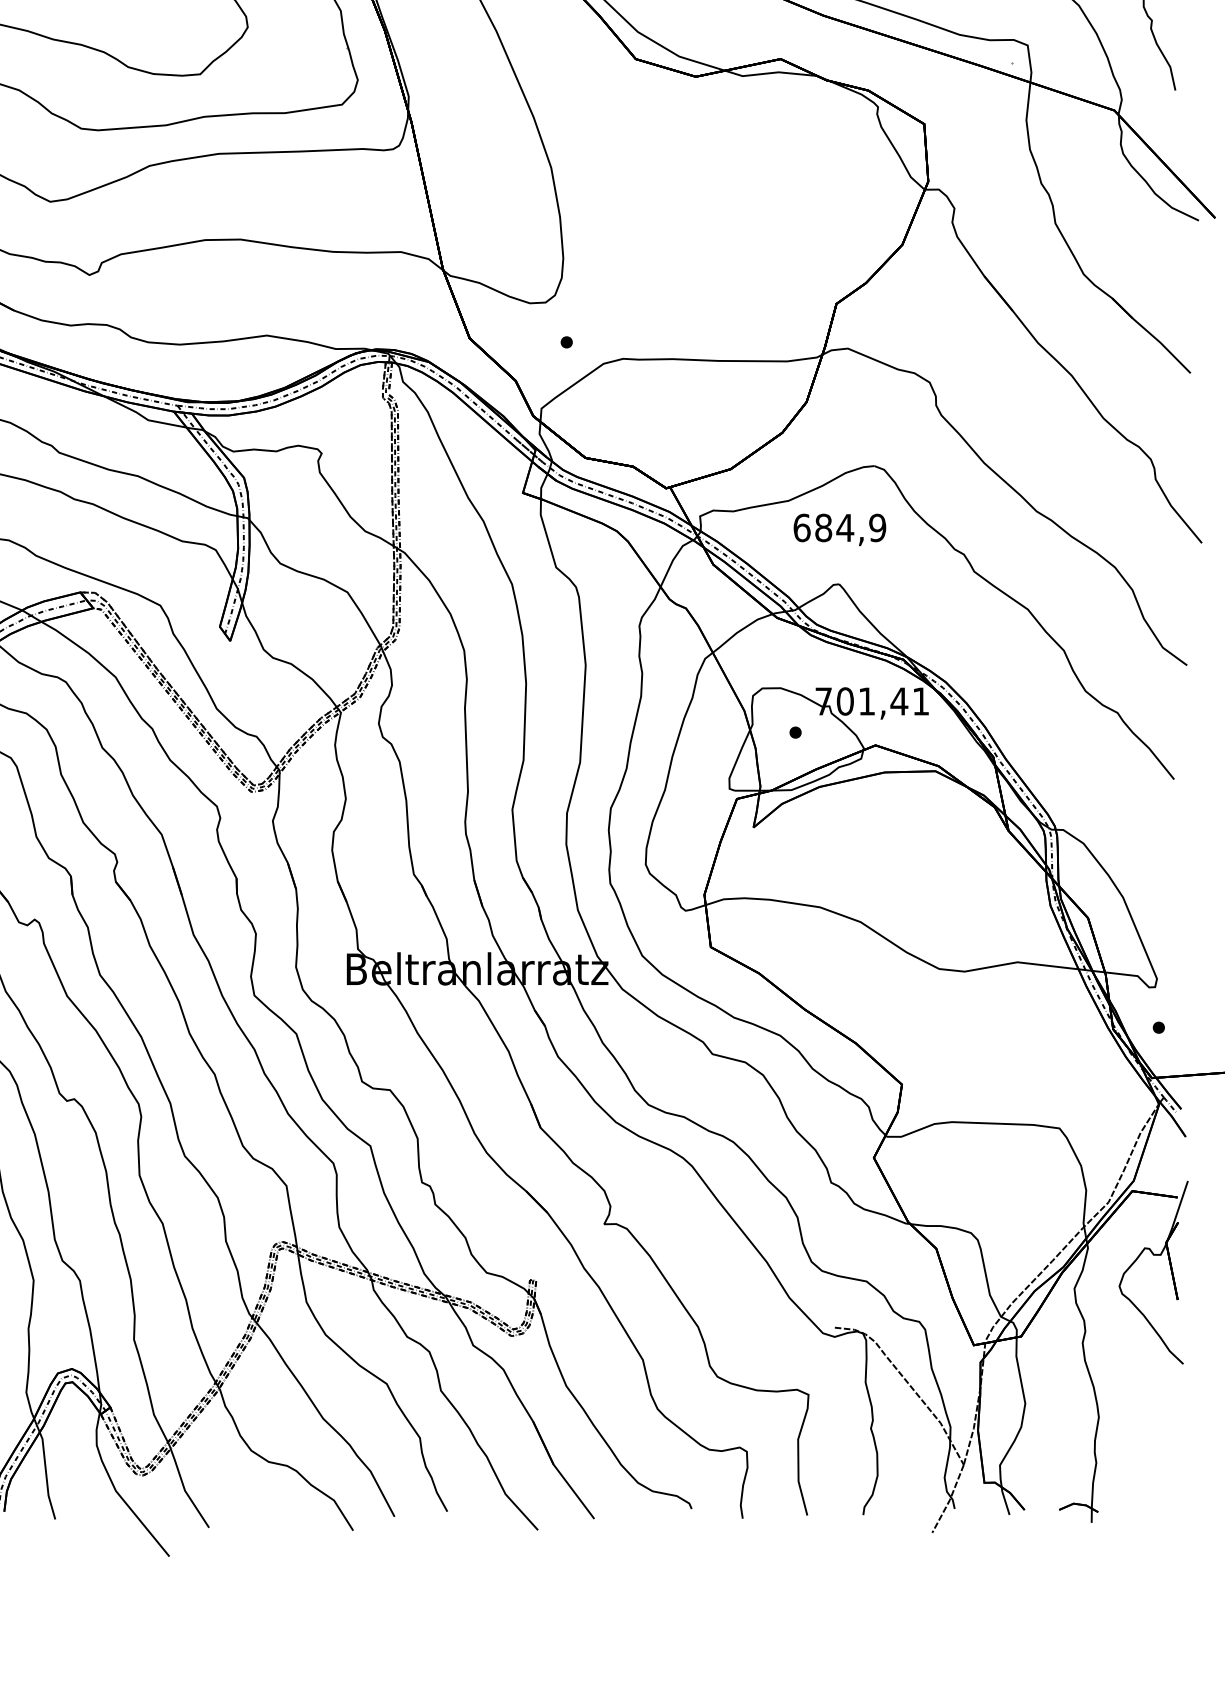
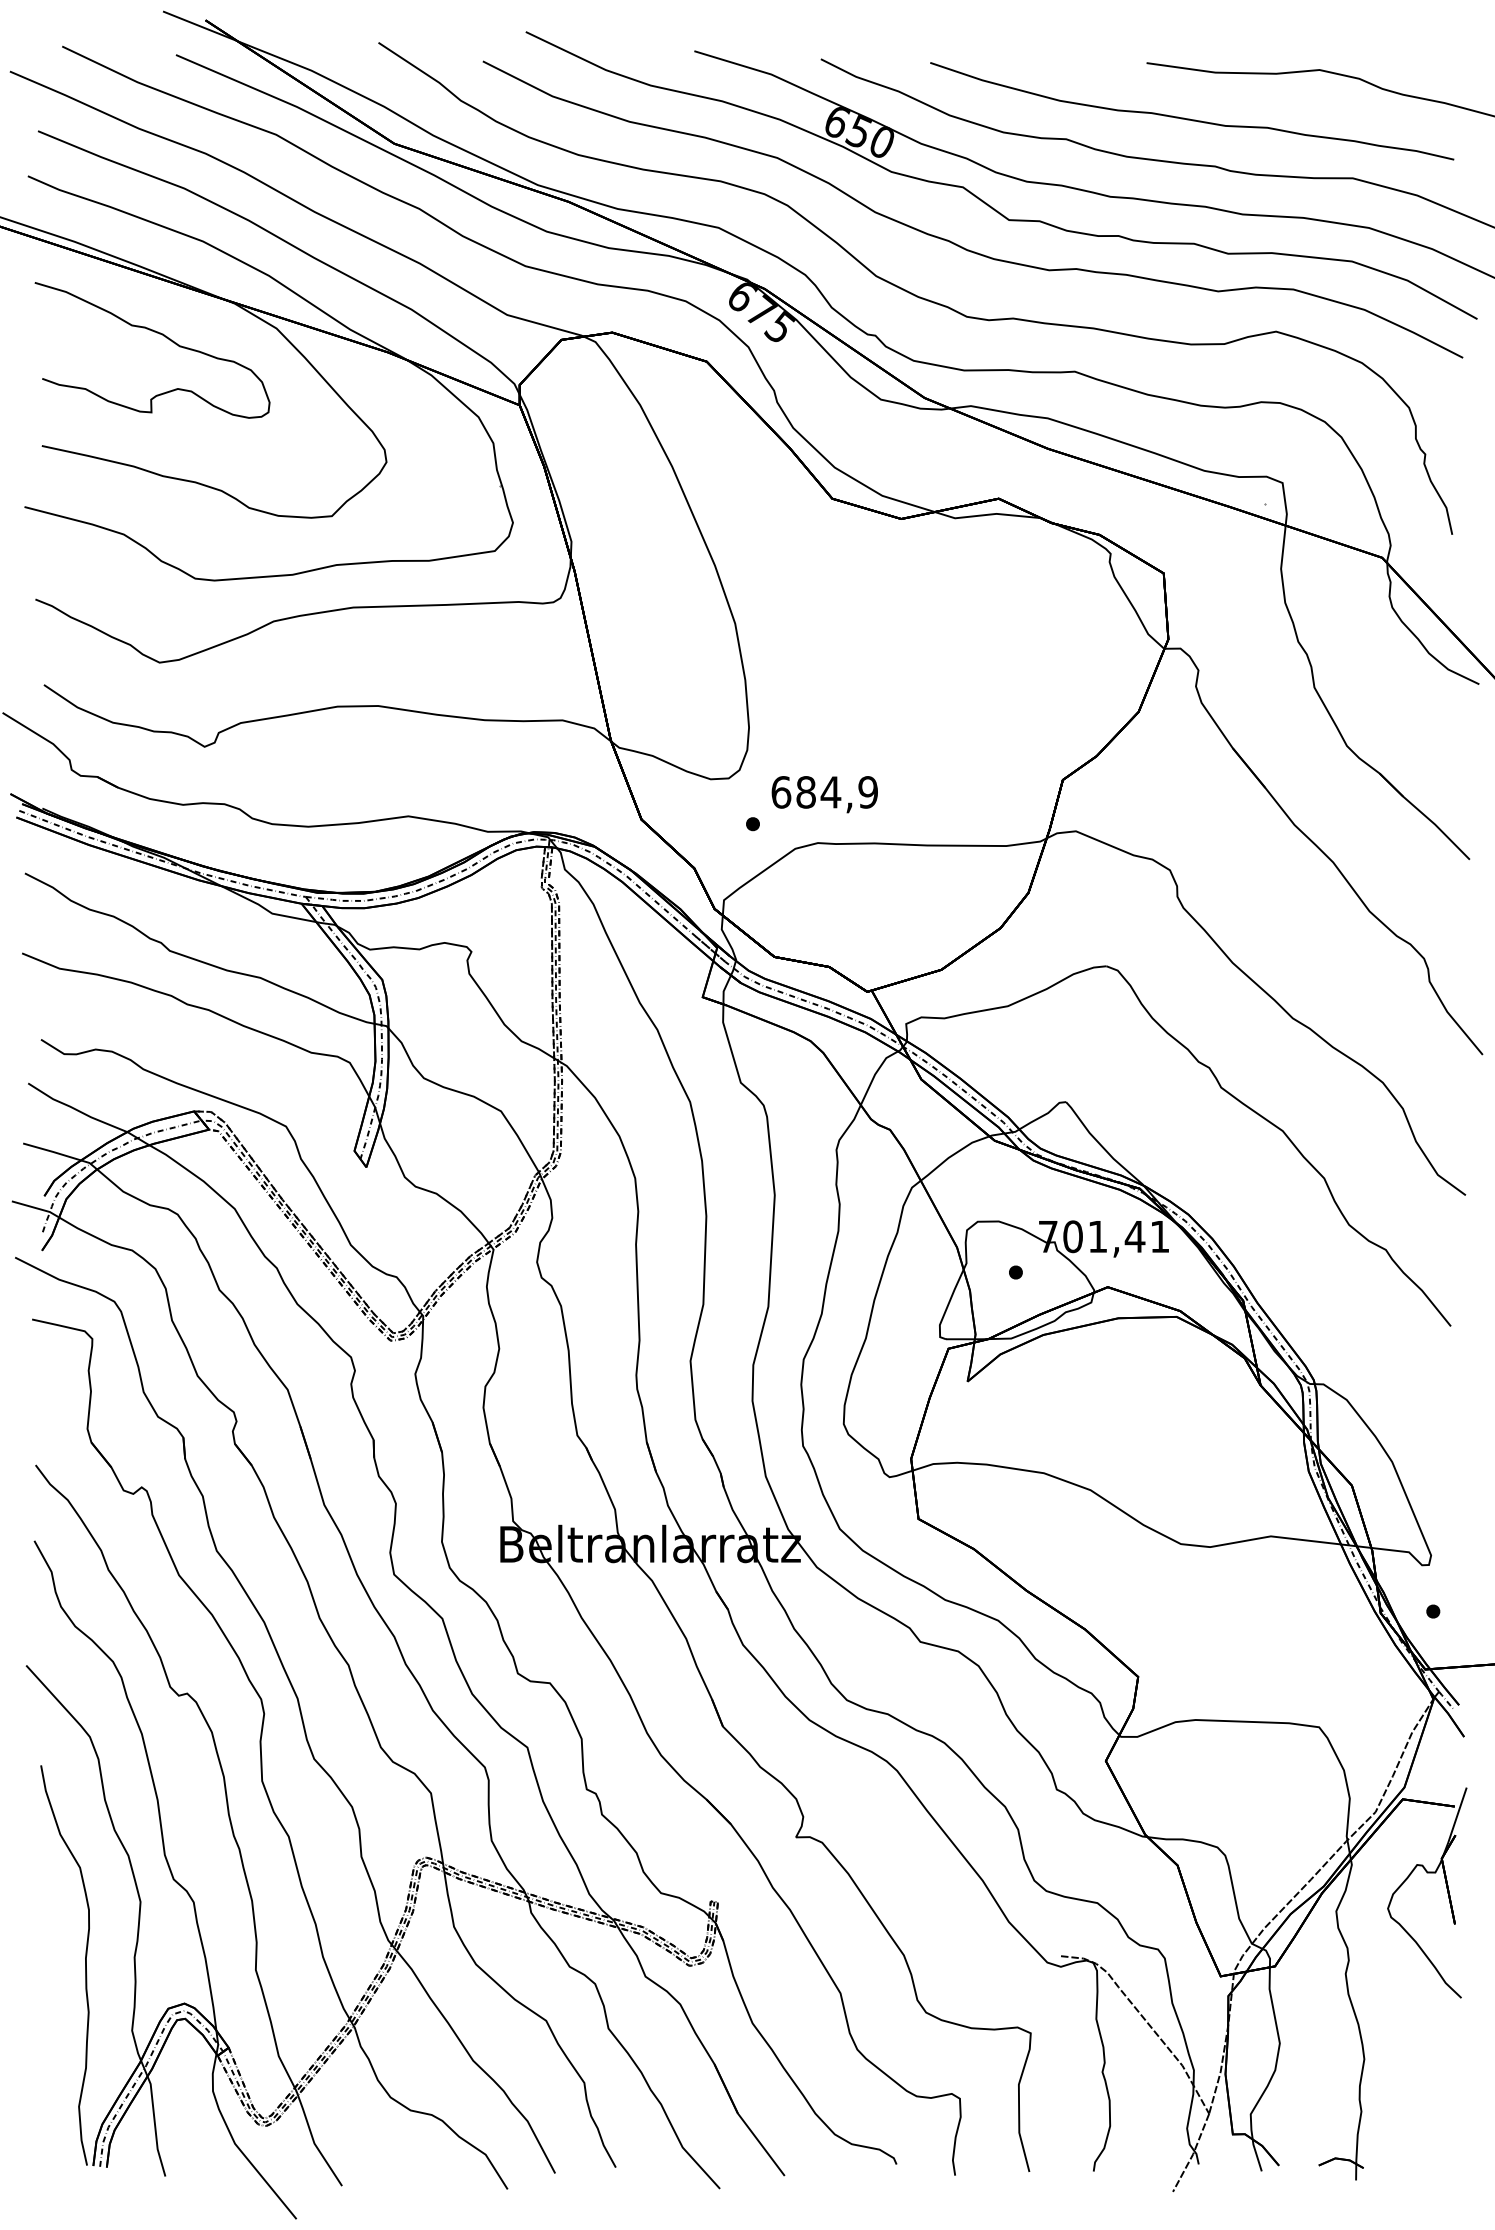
text: (839, 529) -> (824, 794), moved

